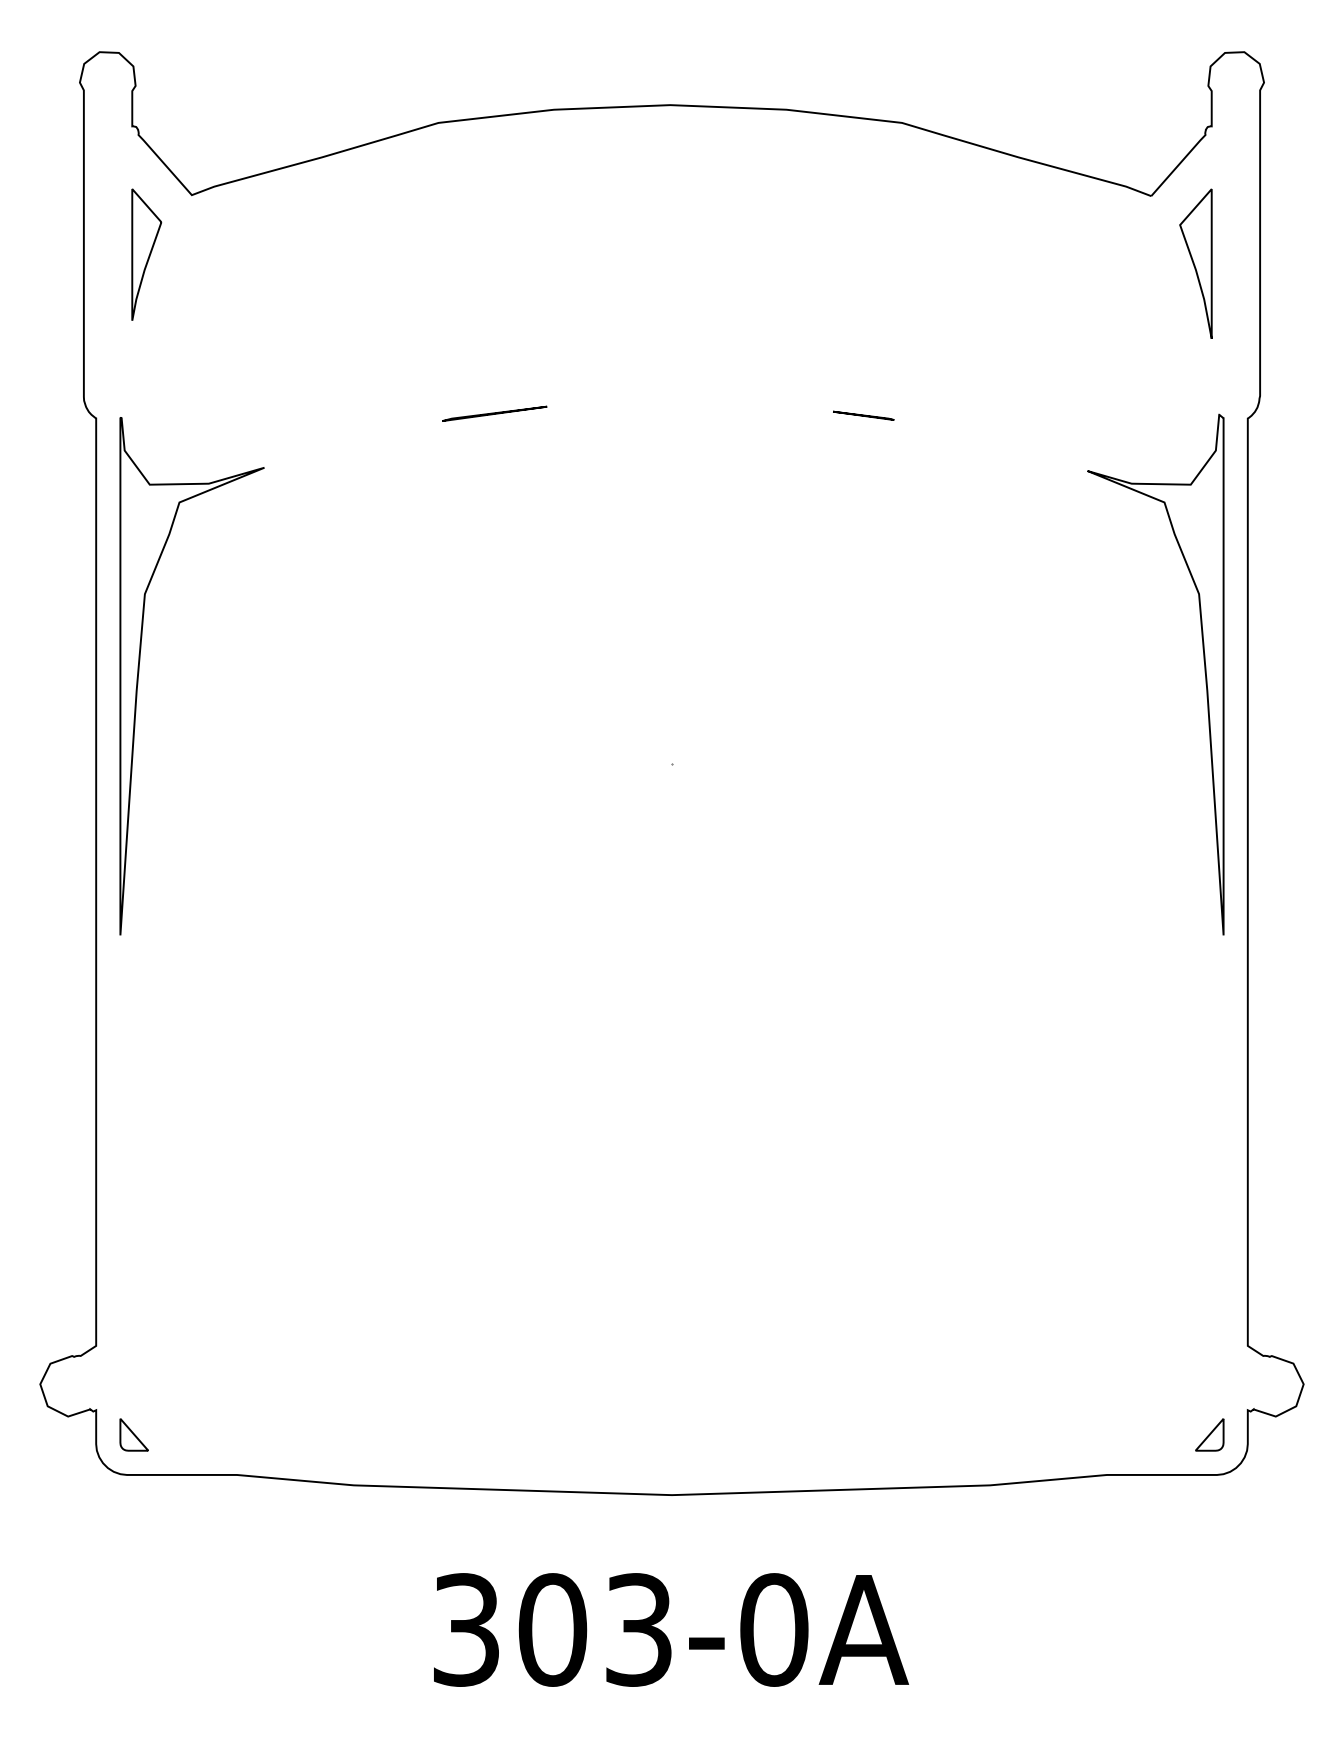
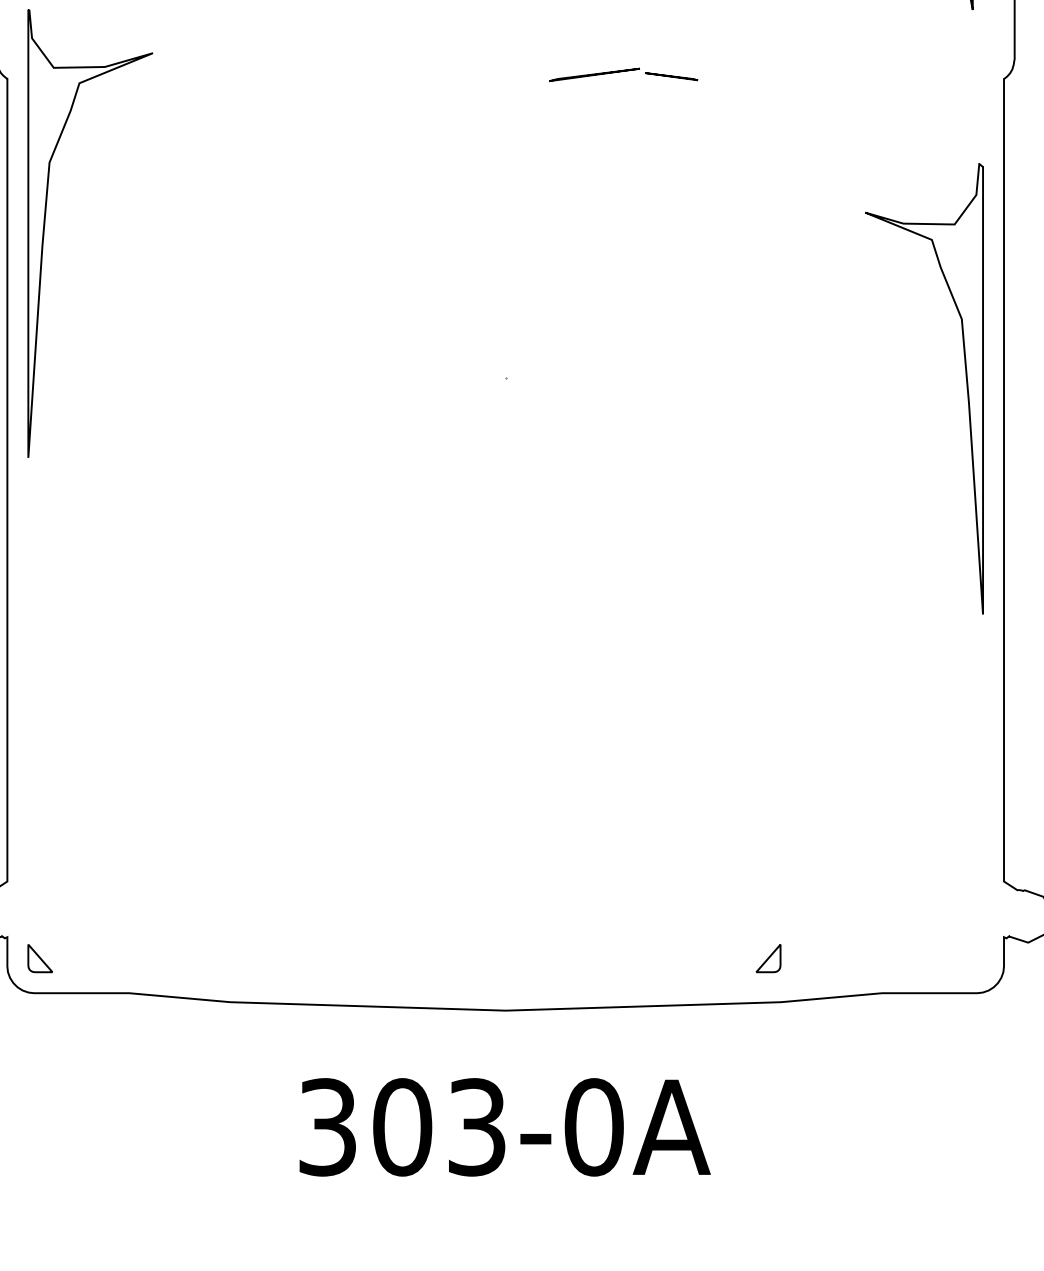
line: (494, 413) -> (594, 74), moved
part: (139, 672) -> (44, 230), moved
part: (1204, 672) -> (966, 387), moved
part: (1209, 1434) -> (768, 958), moved

